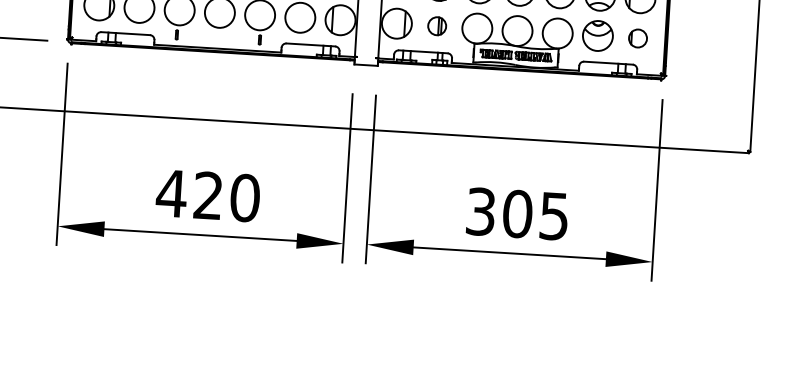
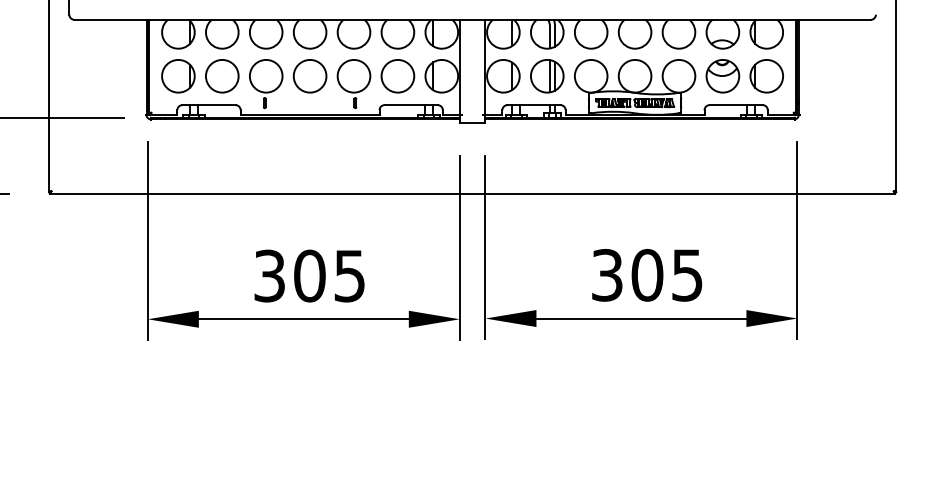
part: (437, 26) -> (547, 76), size x1.67
part: (637, 38) -> (766, 76), size x1.67
text: (208, 195) -> (309, 275), 420 -> 305

